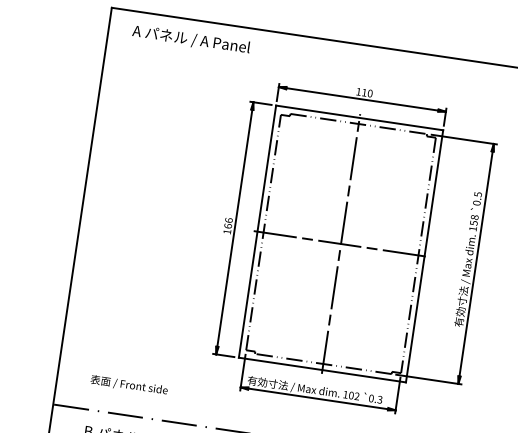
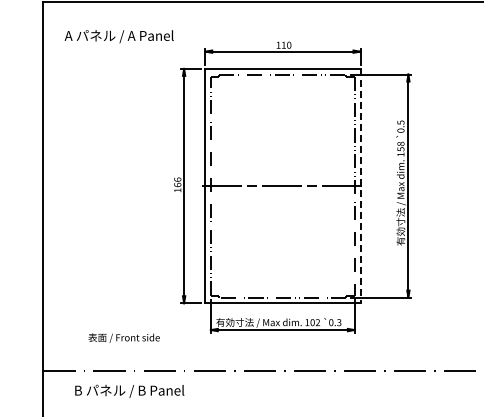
text: (190, 39) -> (118, 36), moved
line: (340, 243) -> (282, 185), removed
line: (424, 256) -> (360, 186), solid -> dashed
text: (128, 384) -> (123, 337), moved

